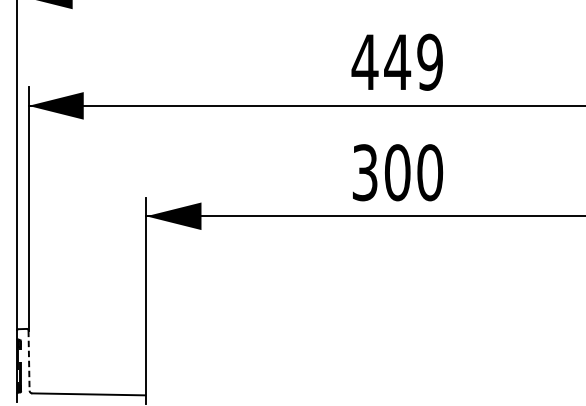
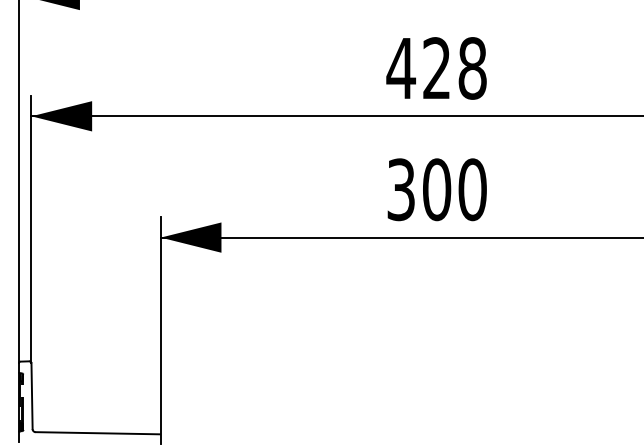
text: (413, 62) -> (454, 68), 449 -> 428
line: (29, 360) -> (32, 396), dashed -> solid

